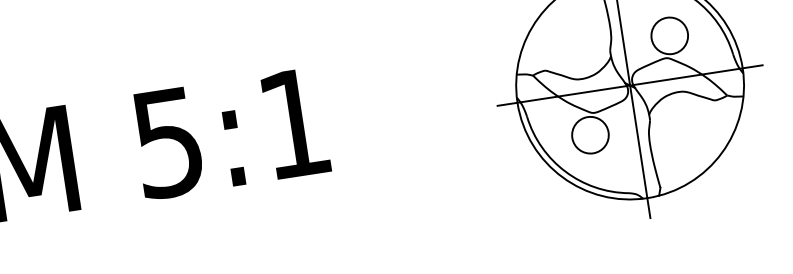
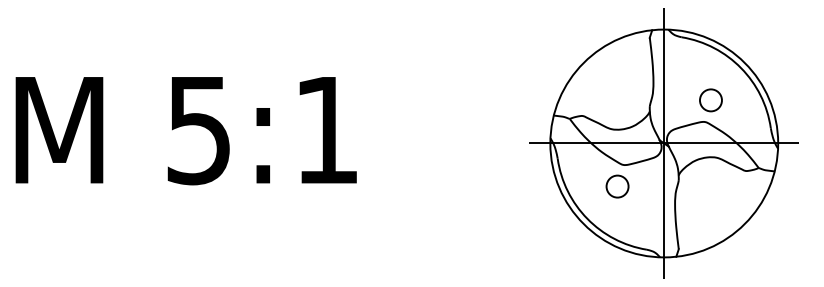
circle: (669, 36) -> (710, 100), size x0.6
circle: (590, 135) -> (617, 186), size x0.6

